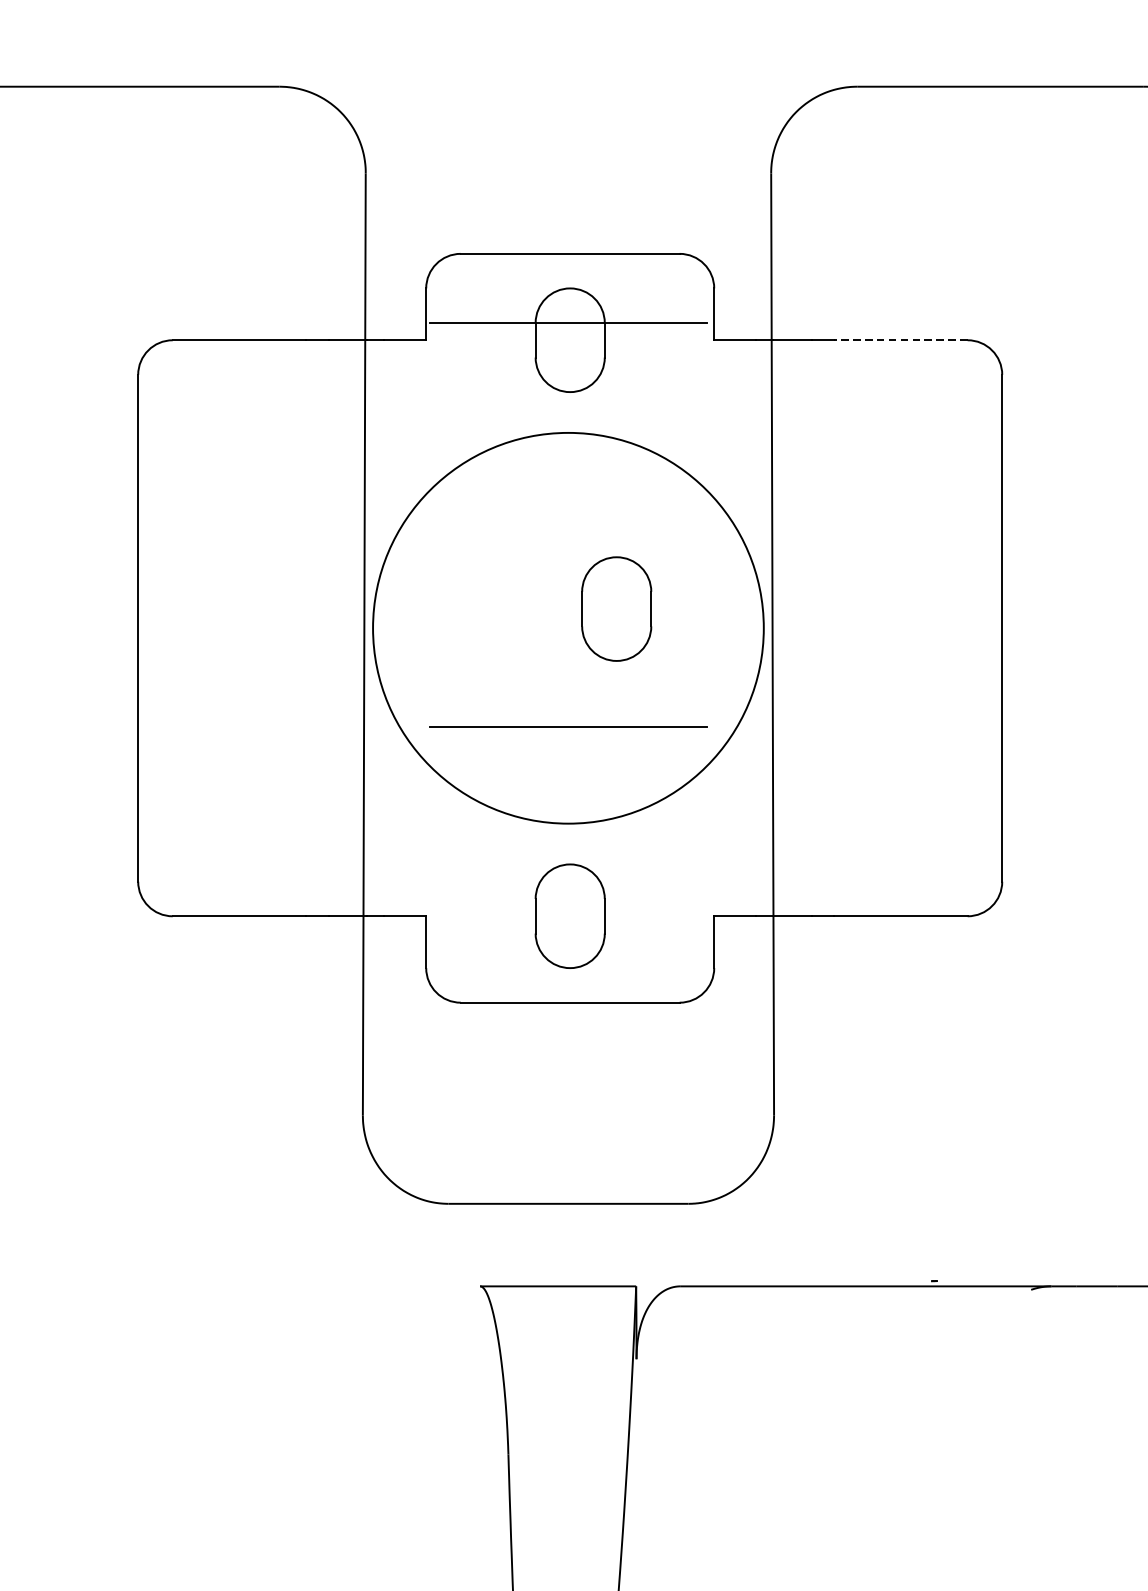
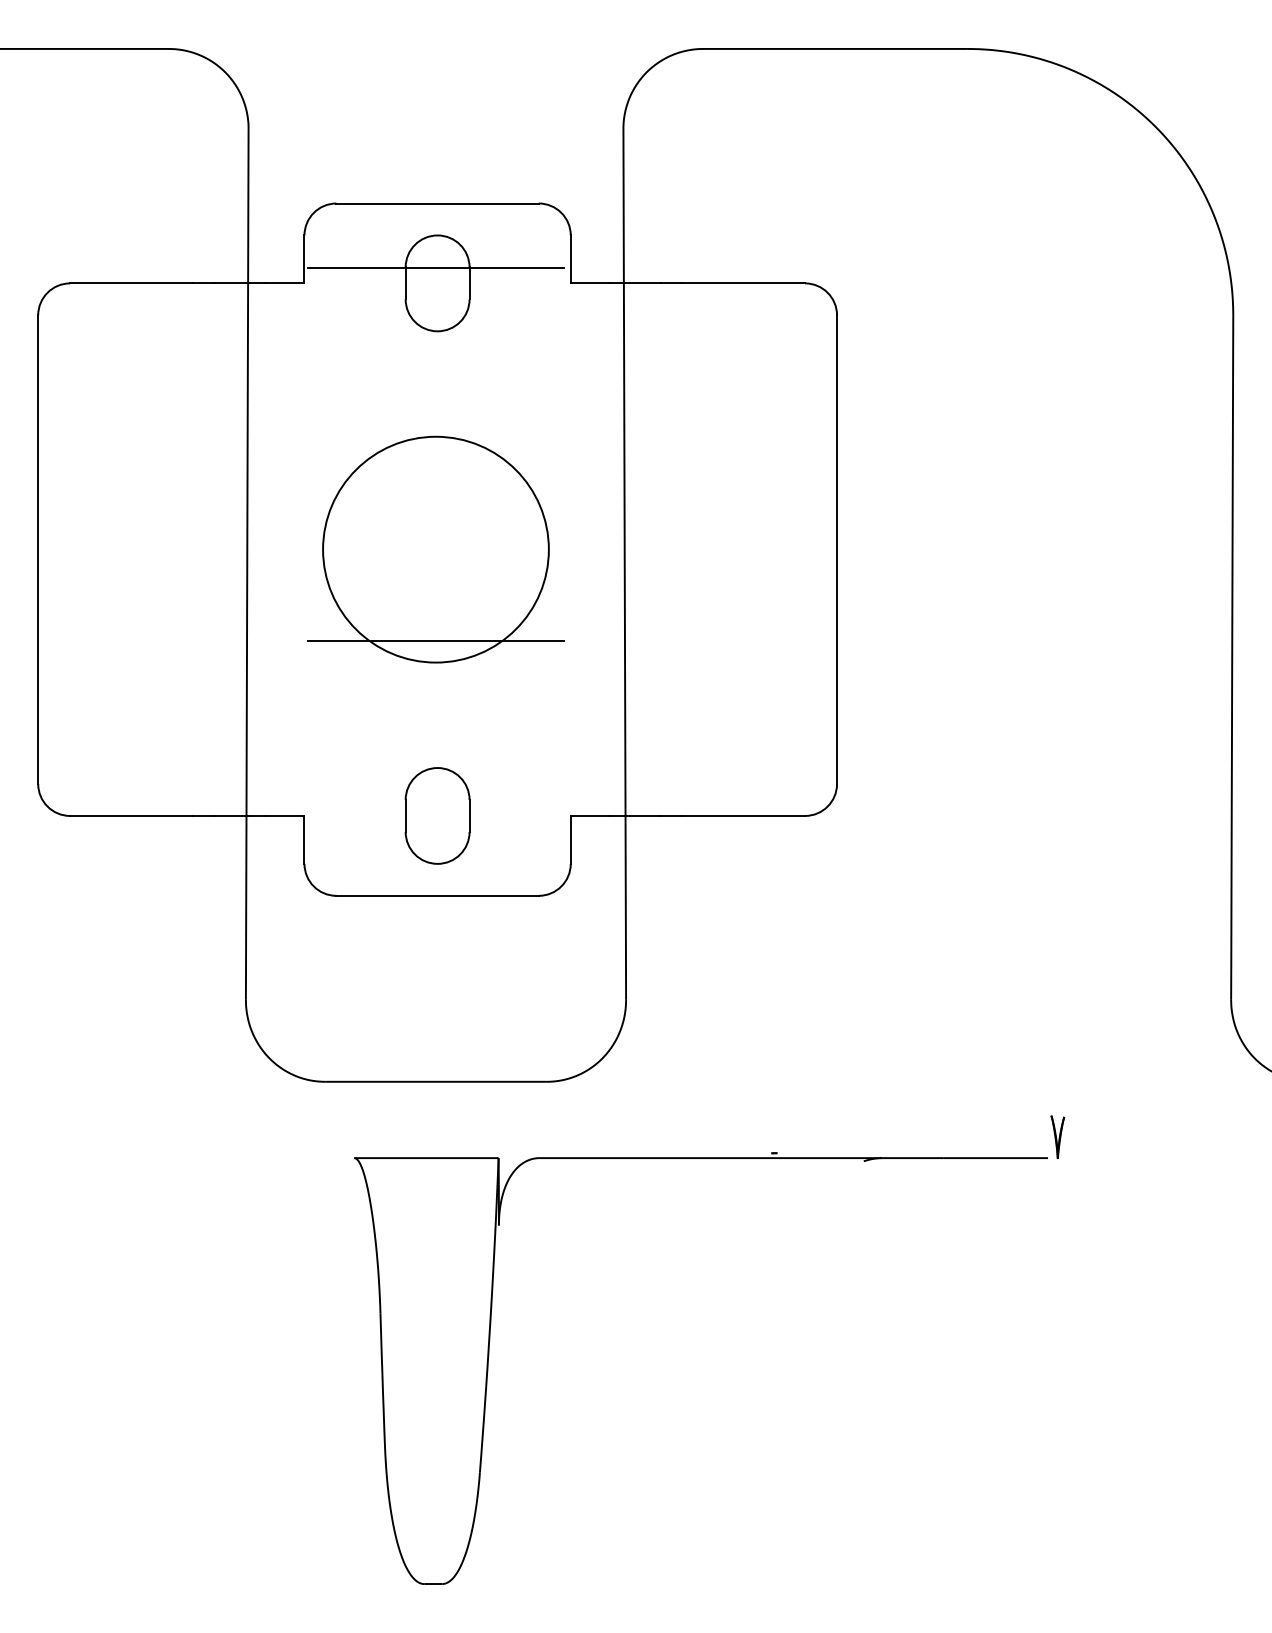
line: (901, 340) -> (743, 283), dashed -> solid
part: (616, 608) -> (480, 531), removed
circle: (567, 628) -> (435, 549), size x0.62

